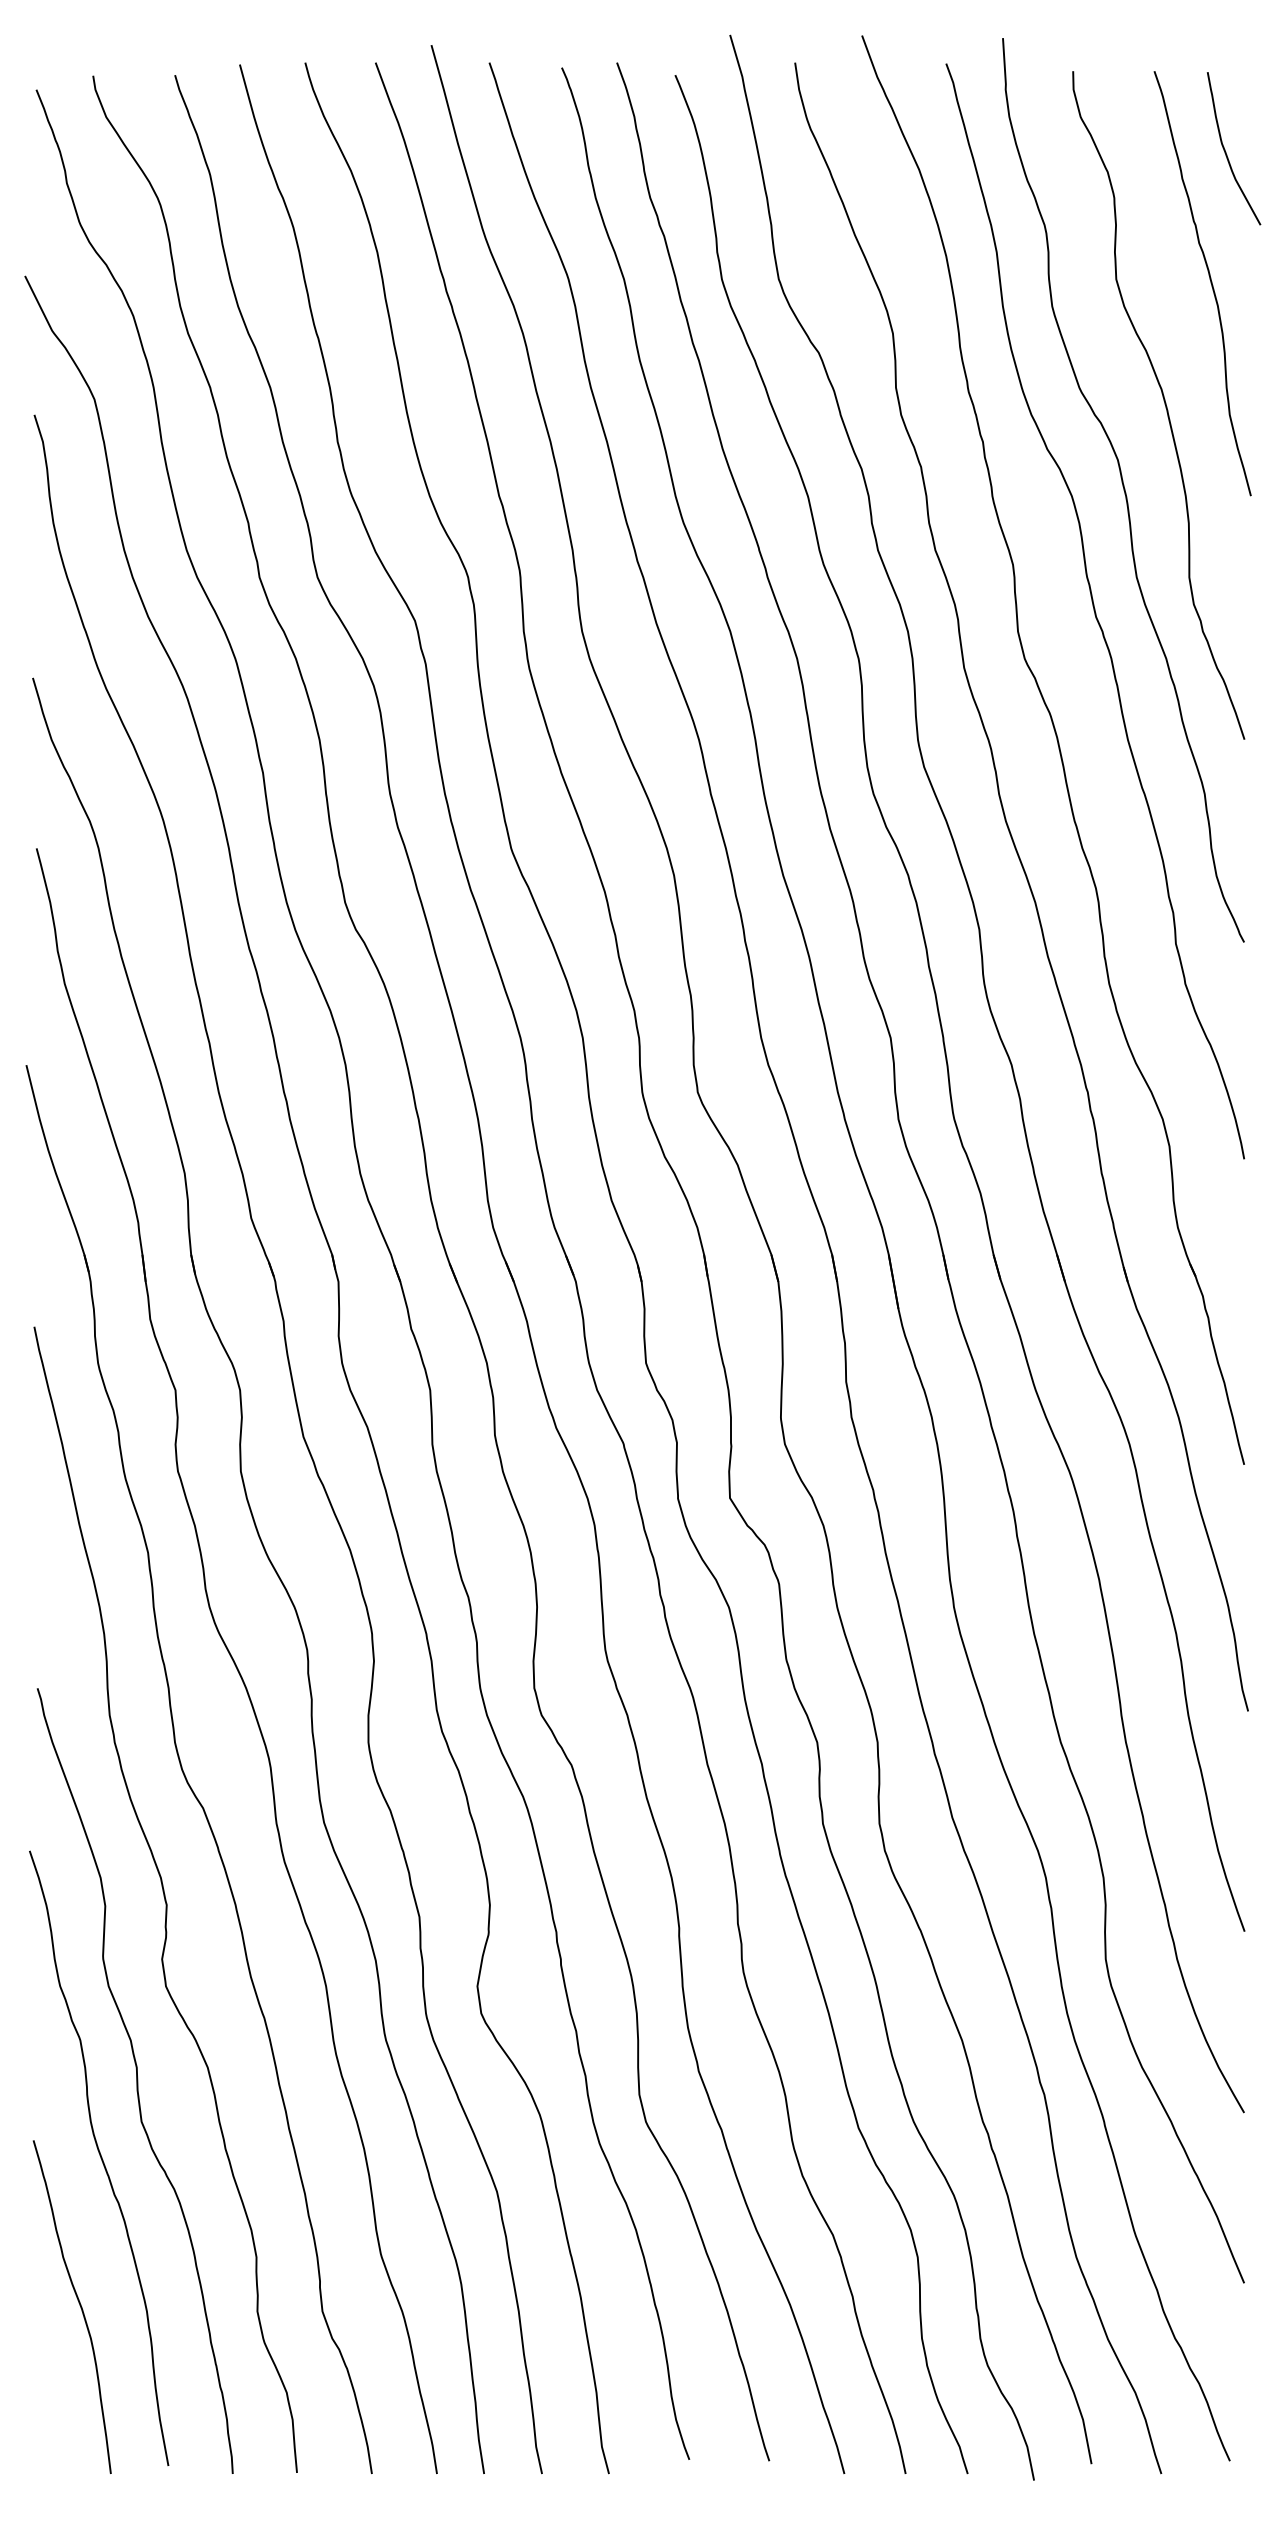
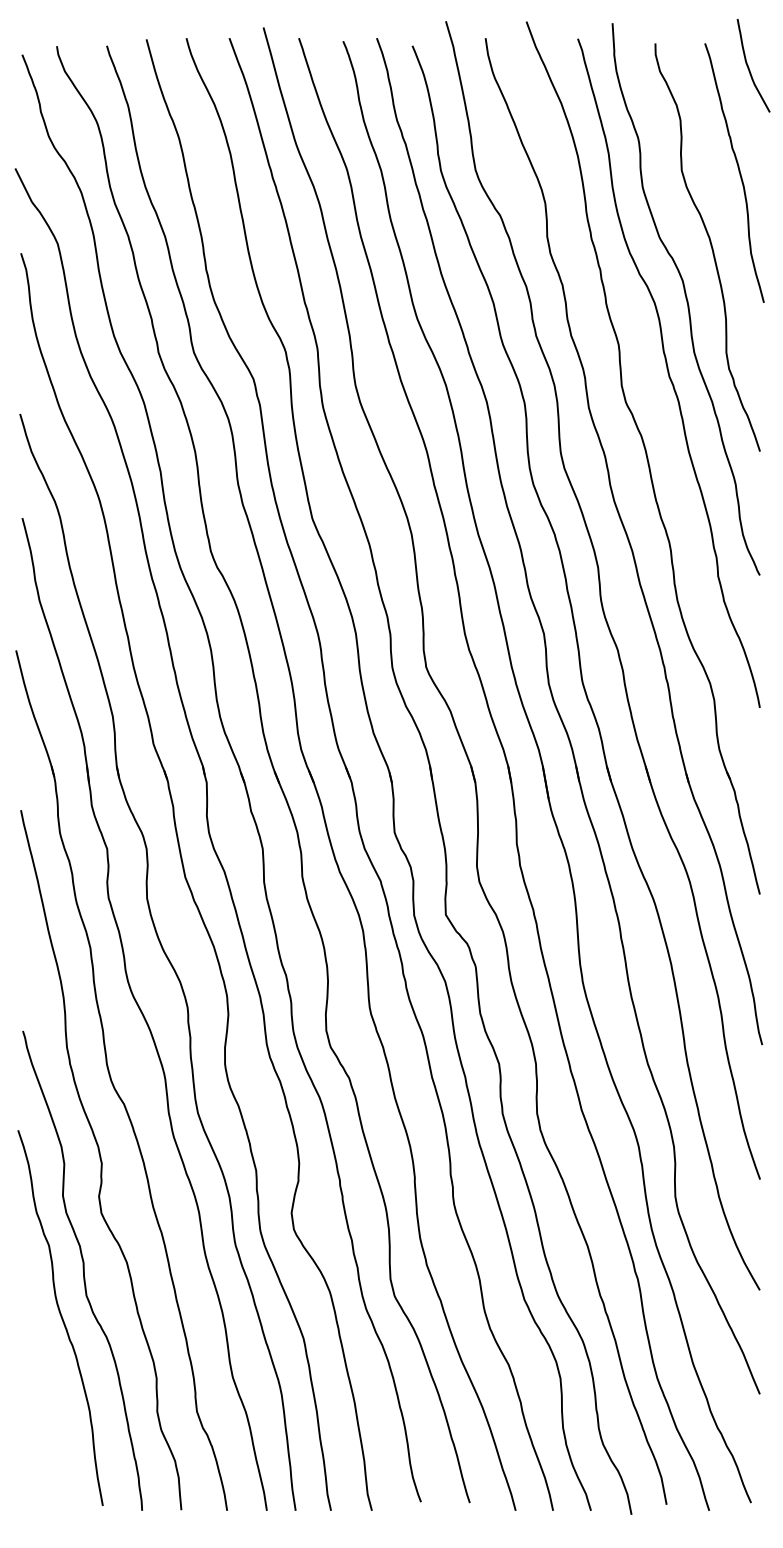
curve: (1227, 151) -> (749, 67), moved
curve: (77, 2303) -> (47, 1406), removed

